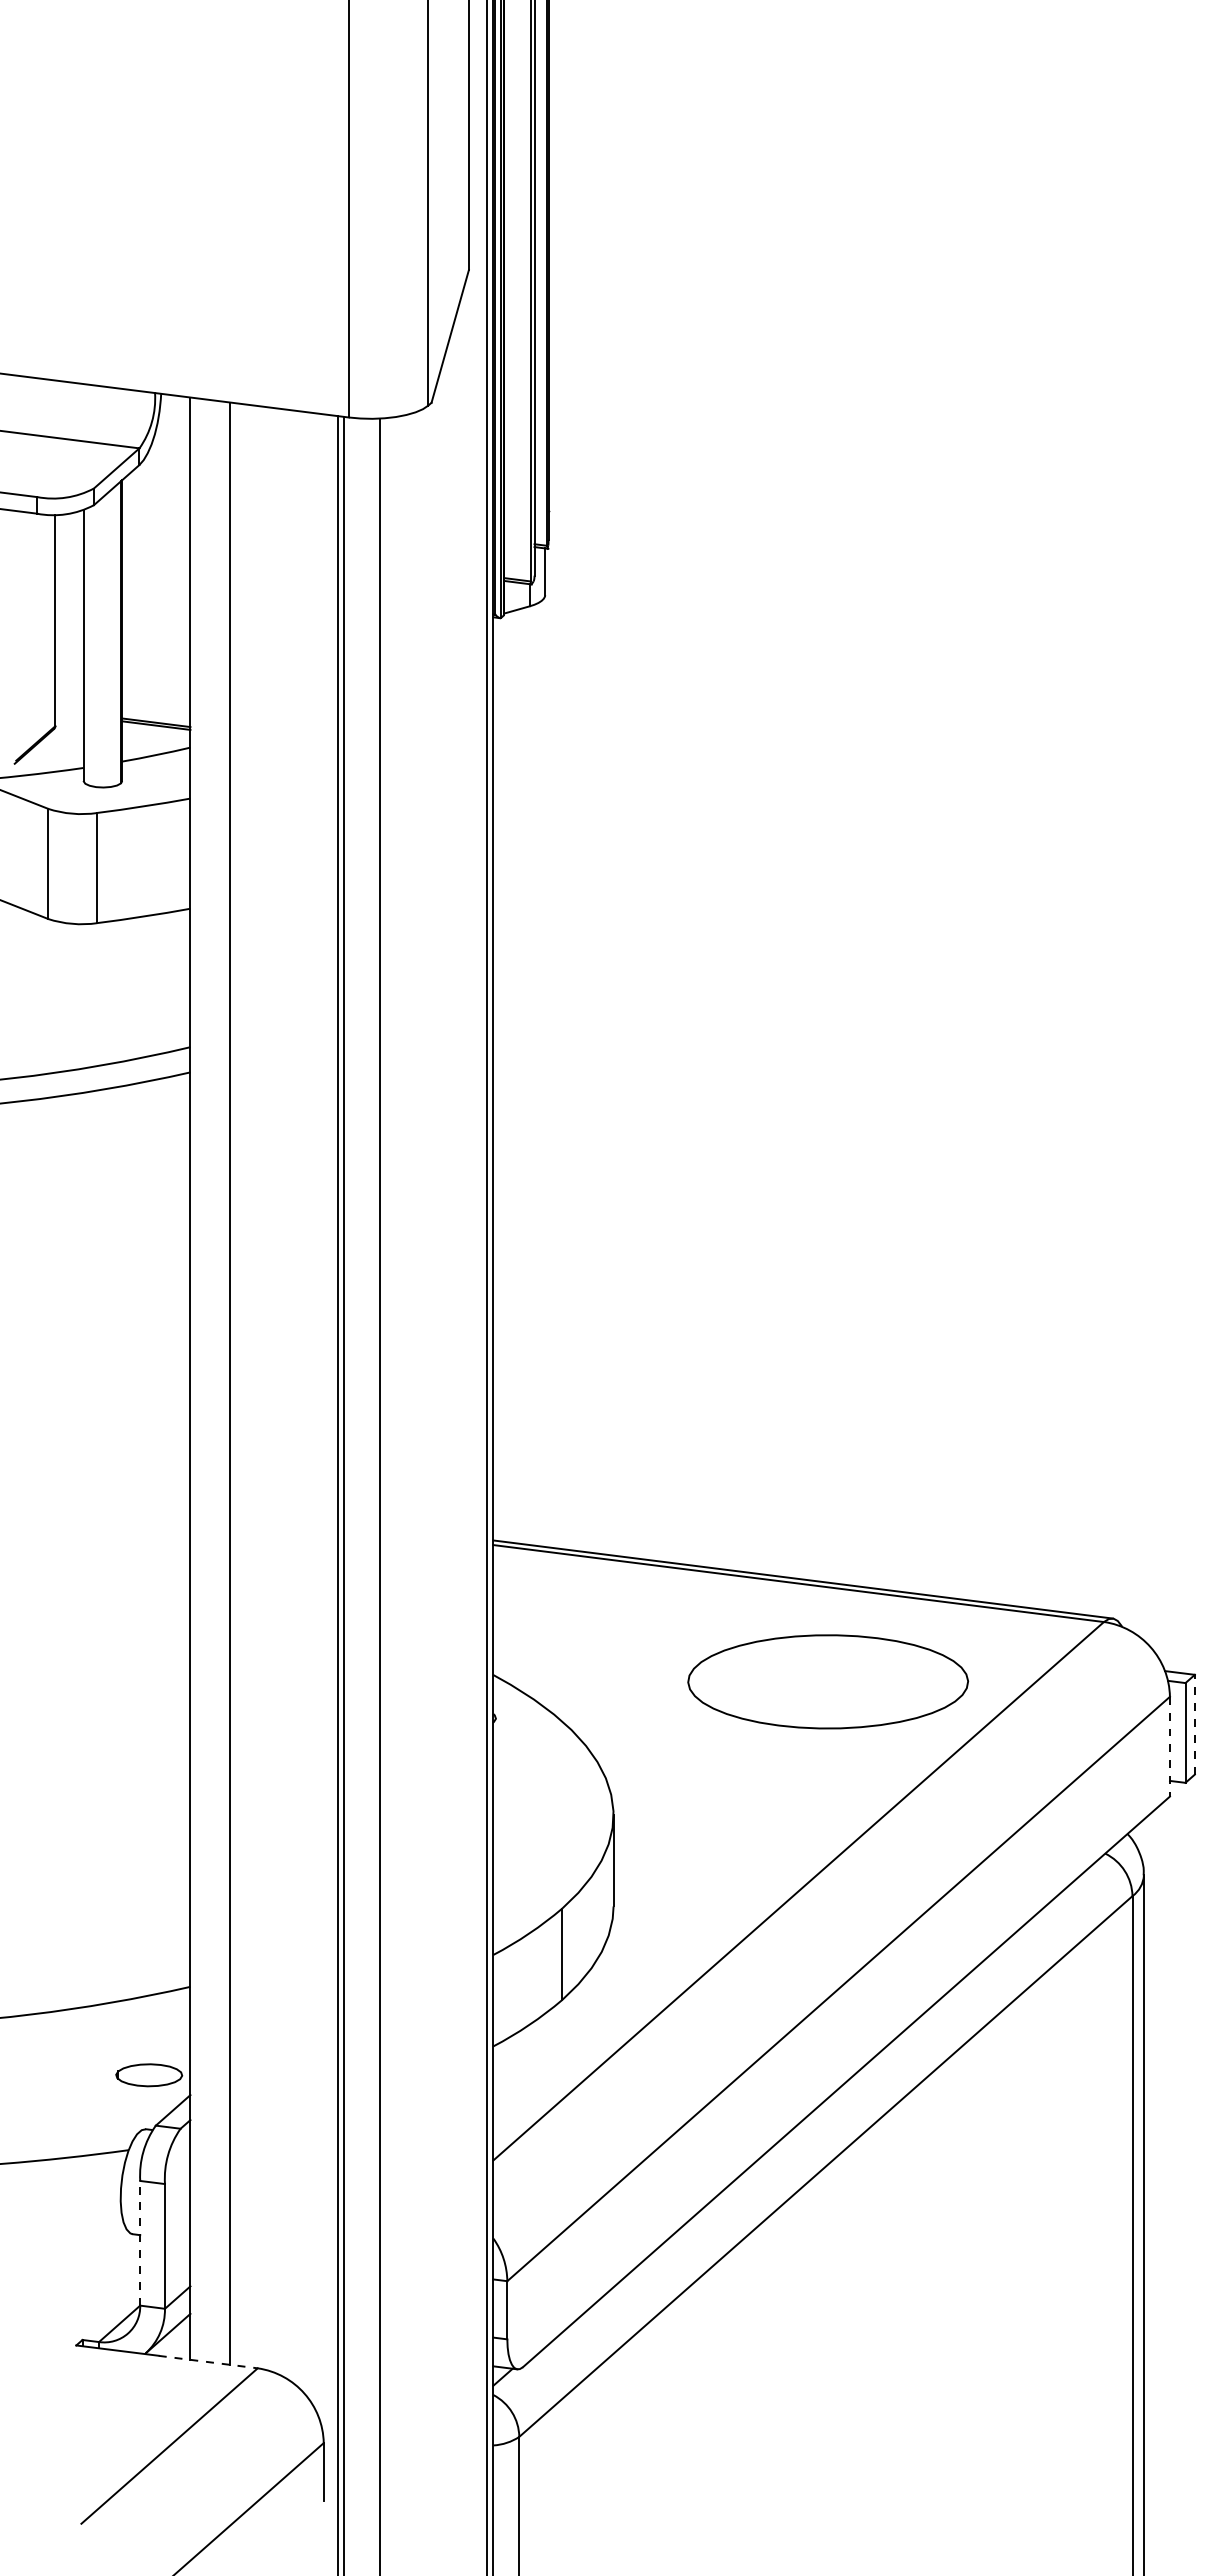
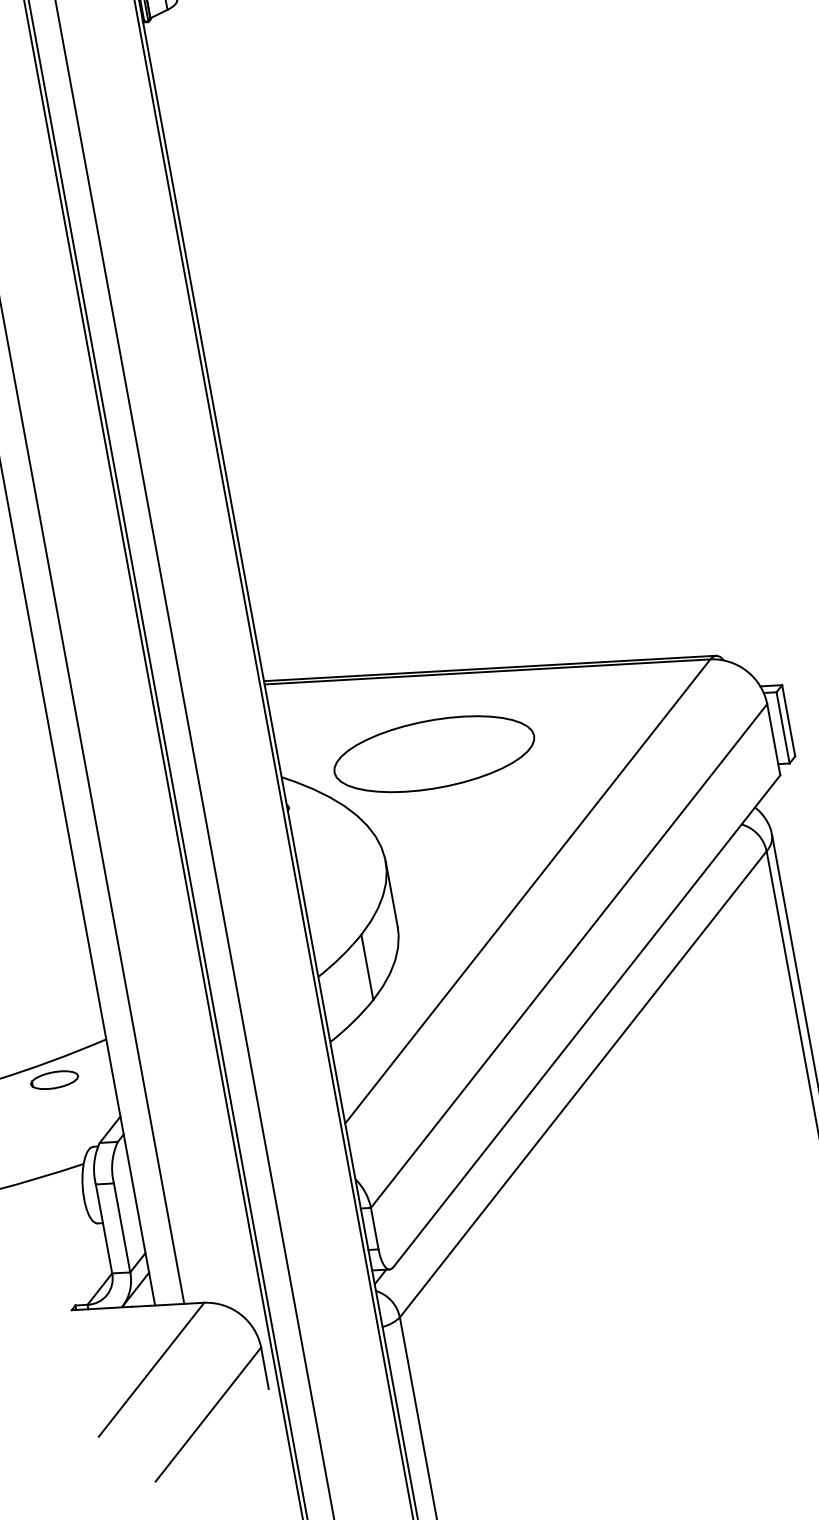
part: (827, 1681) -> (433, 754), moved
line: (1194, 1724) -> (788, 720), dashed -> solid
line: (1169, 1746) -> (773, 739), dashed -> solid
part: (149, 2075) -> (54, 1080), moved
line: (140, 2242) -> (104, 1228), dashed -> solid
line: (208, 2362) -> (168, 1305), dashed -> solid

